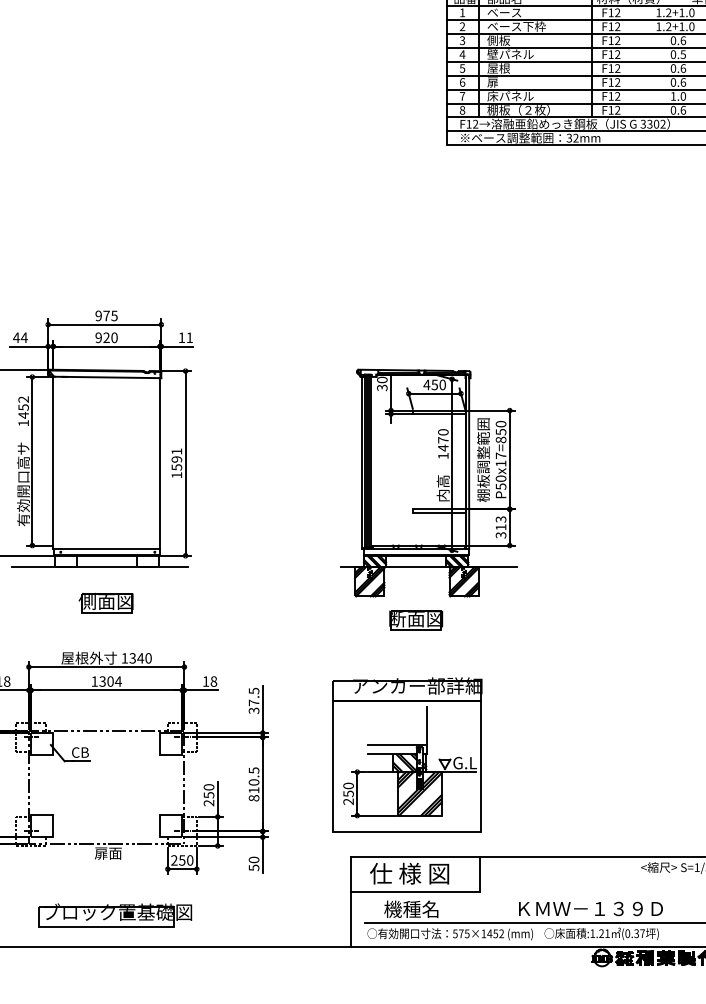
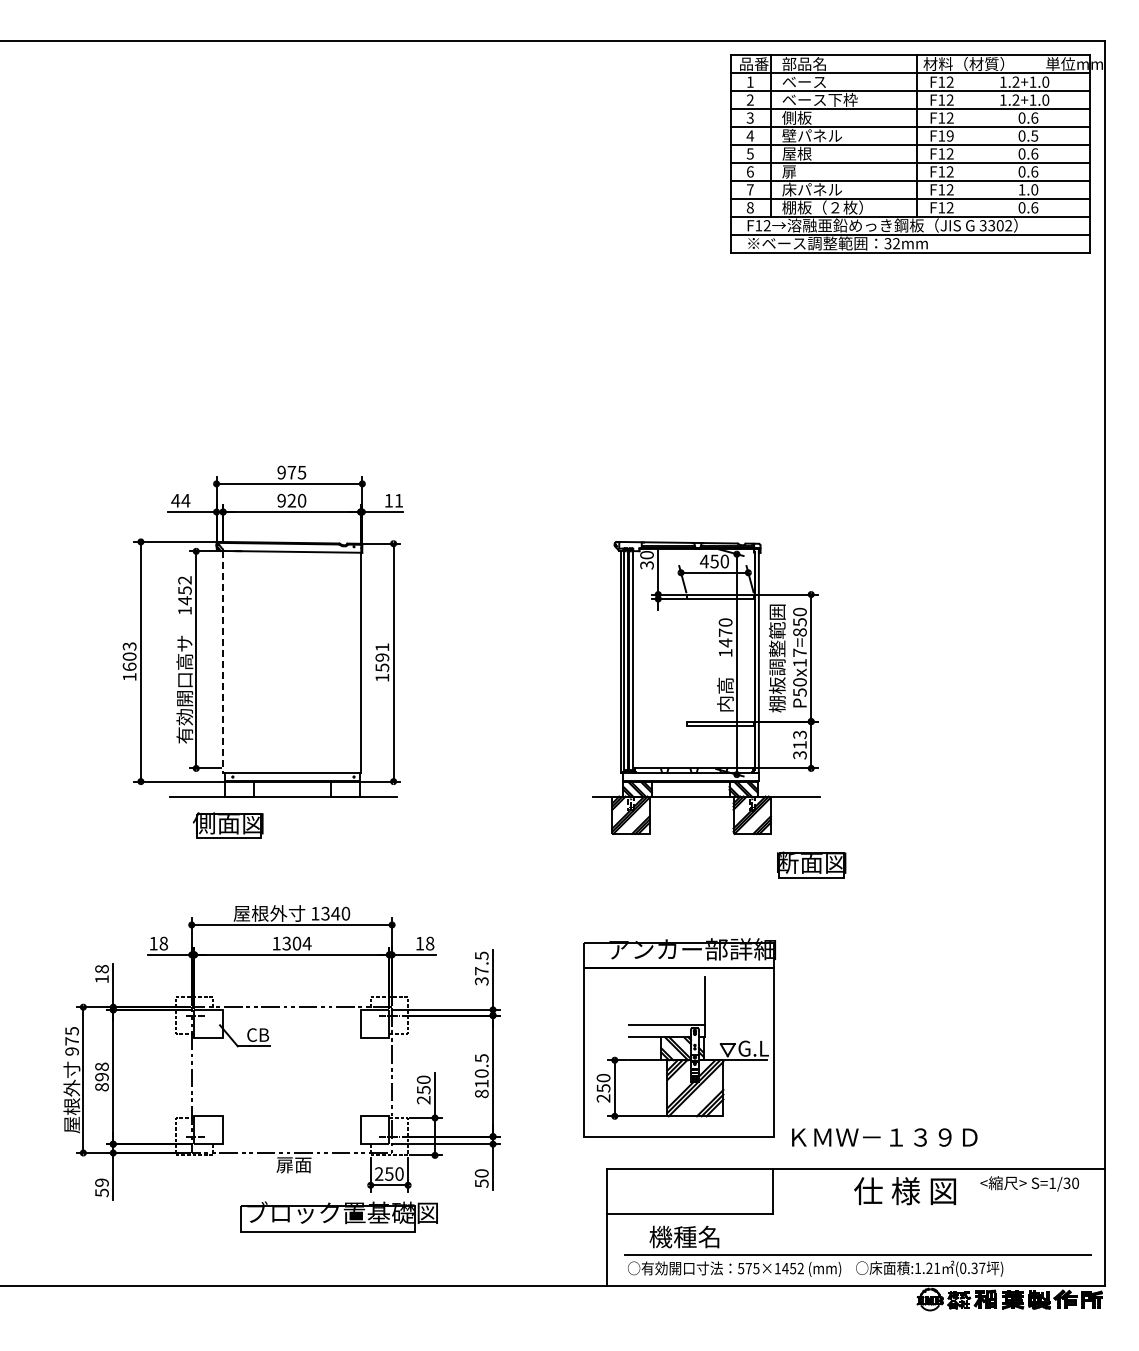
text: (617, 54) -> (949, 136), F12 -> F19
line: (53, 462) -> (223, 661), solid -> dashed
part: (105, 603) -> (227, 825), moved
part: (416, 620) -> (811, 864), moved
text: (409, 873) -> (904, 1191), moved
text: (590, 908) -> (884, 1137), moved
part: (114, 915) -> (338, 1216), moved

